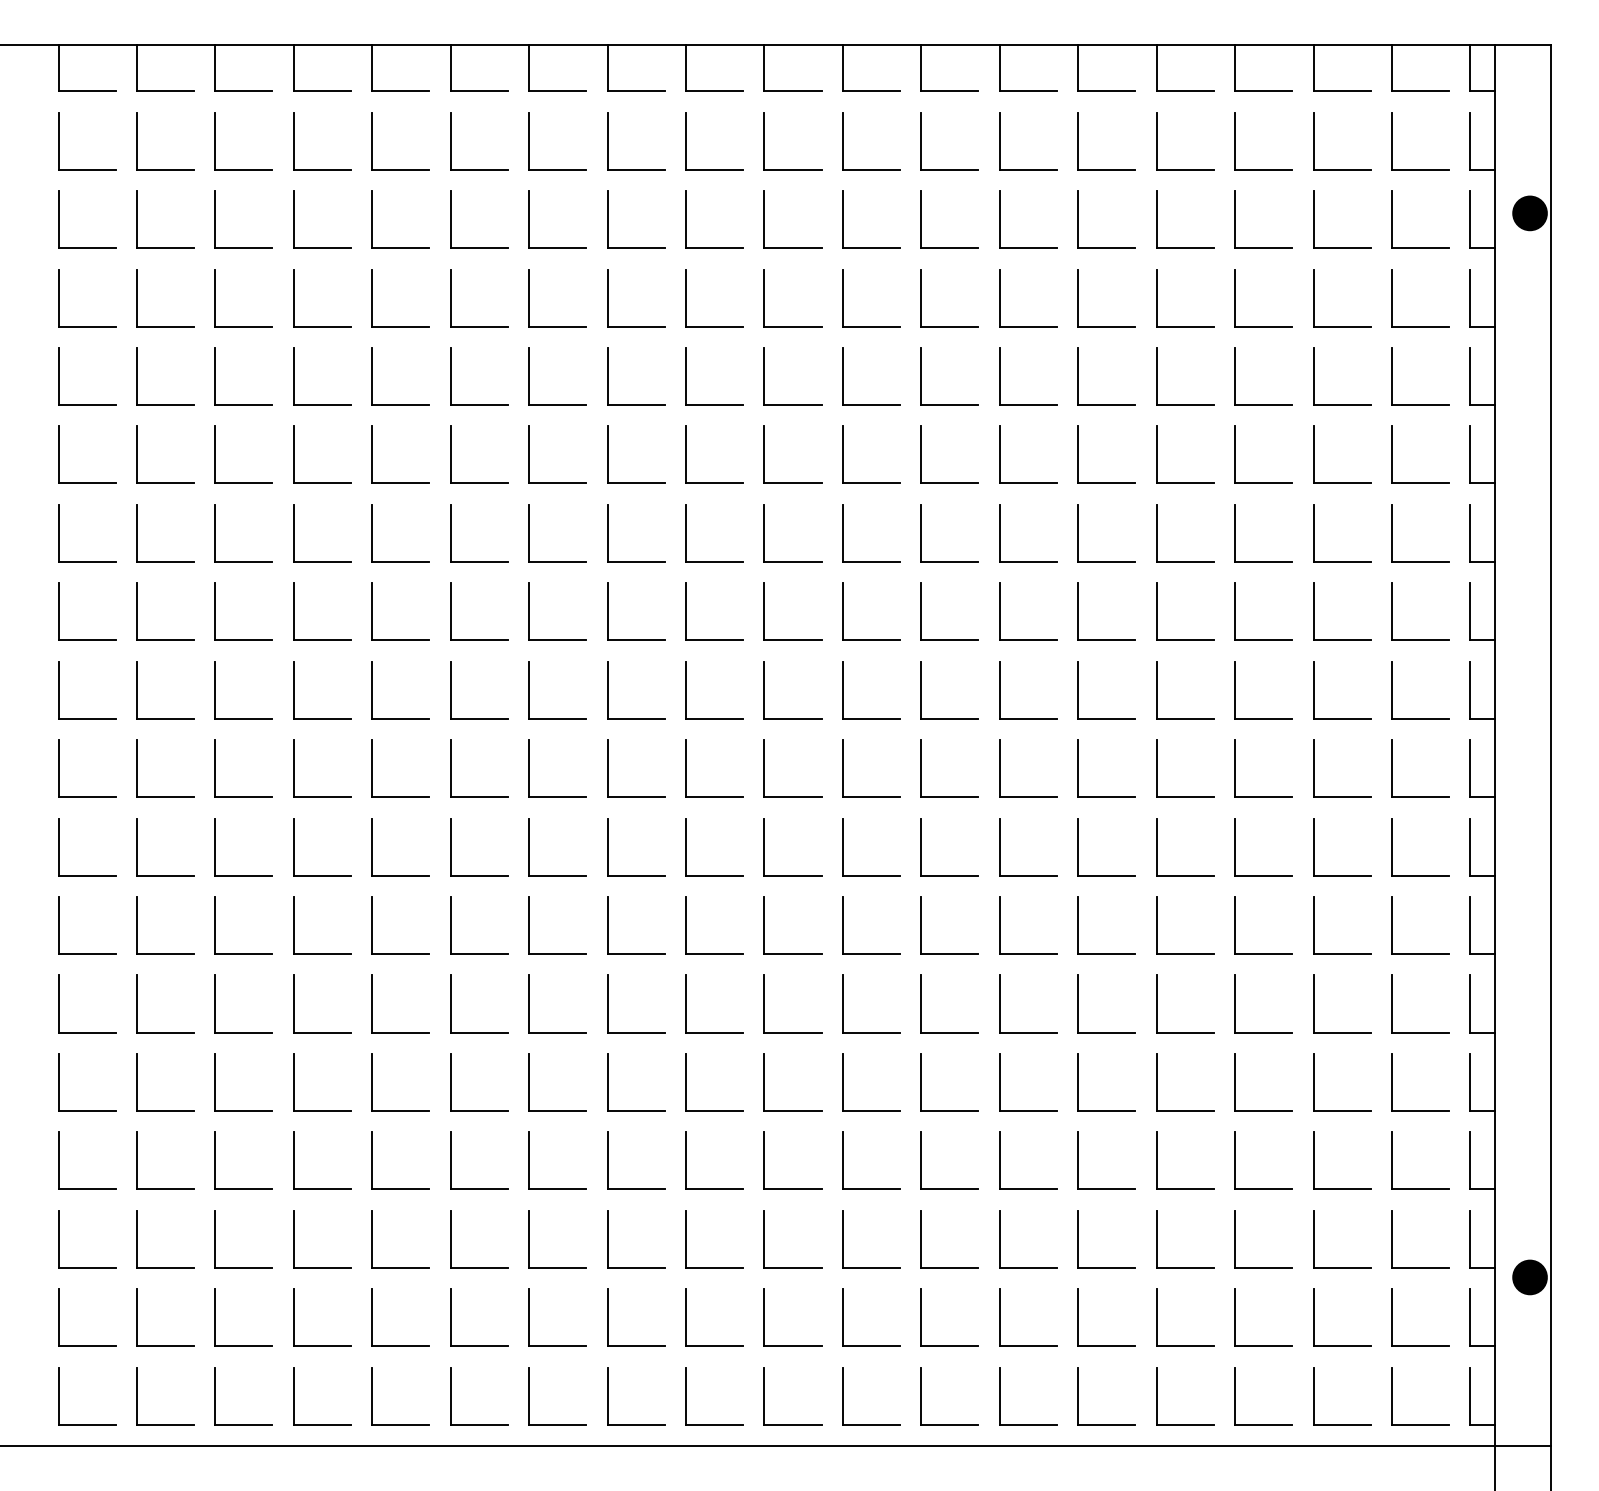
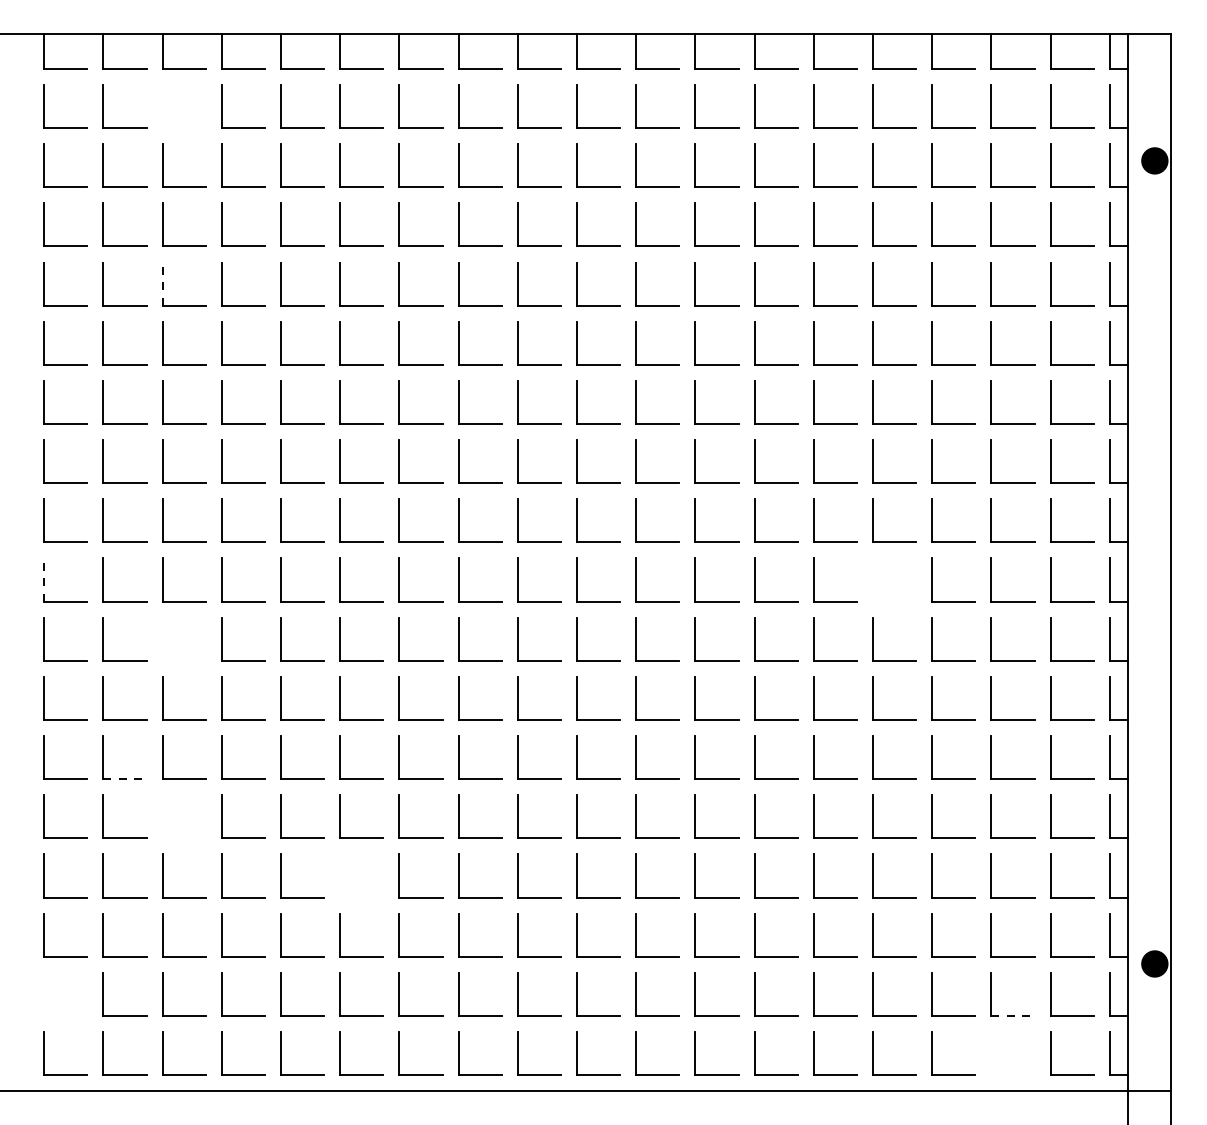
part: (216, 141) -> (163, 106), removed
line: (215, 375) -> (162, 283), solid -> dashed
part: (1157, 768) -> (873, 579), removed
line: (58, 769) -> (44, 580), solid -> dashed
part: (216, 847) -> (163, 639), removed
line: (164, 1033) -> (124, 779), solid -> dashed
part: (216, 1082) -> (163, 816), removed
part: (451, 1160) -> (340, 875), removed
part: (58, 1317) -> (44, 994), removed
line: (1342, 1345) -> (1013, 1015), solid -> dashed
part: (1313, 1396) -> (991, 1053), removed

